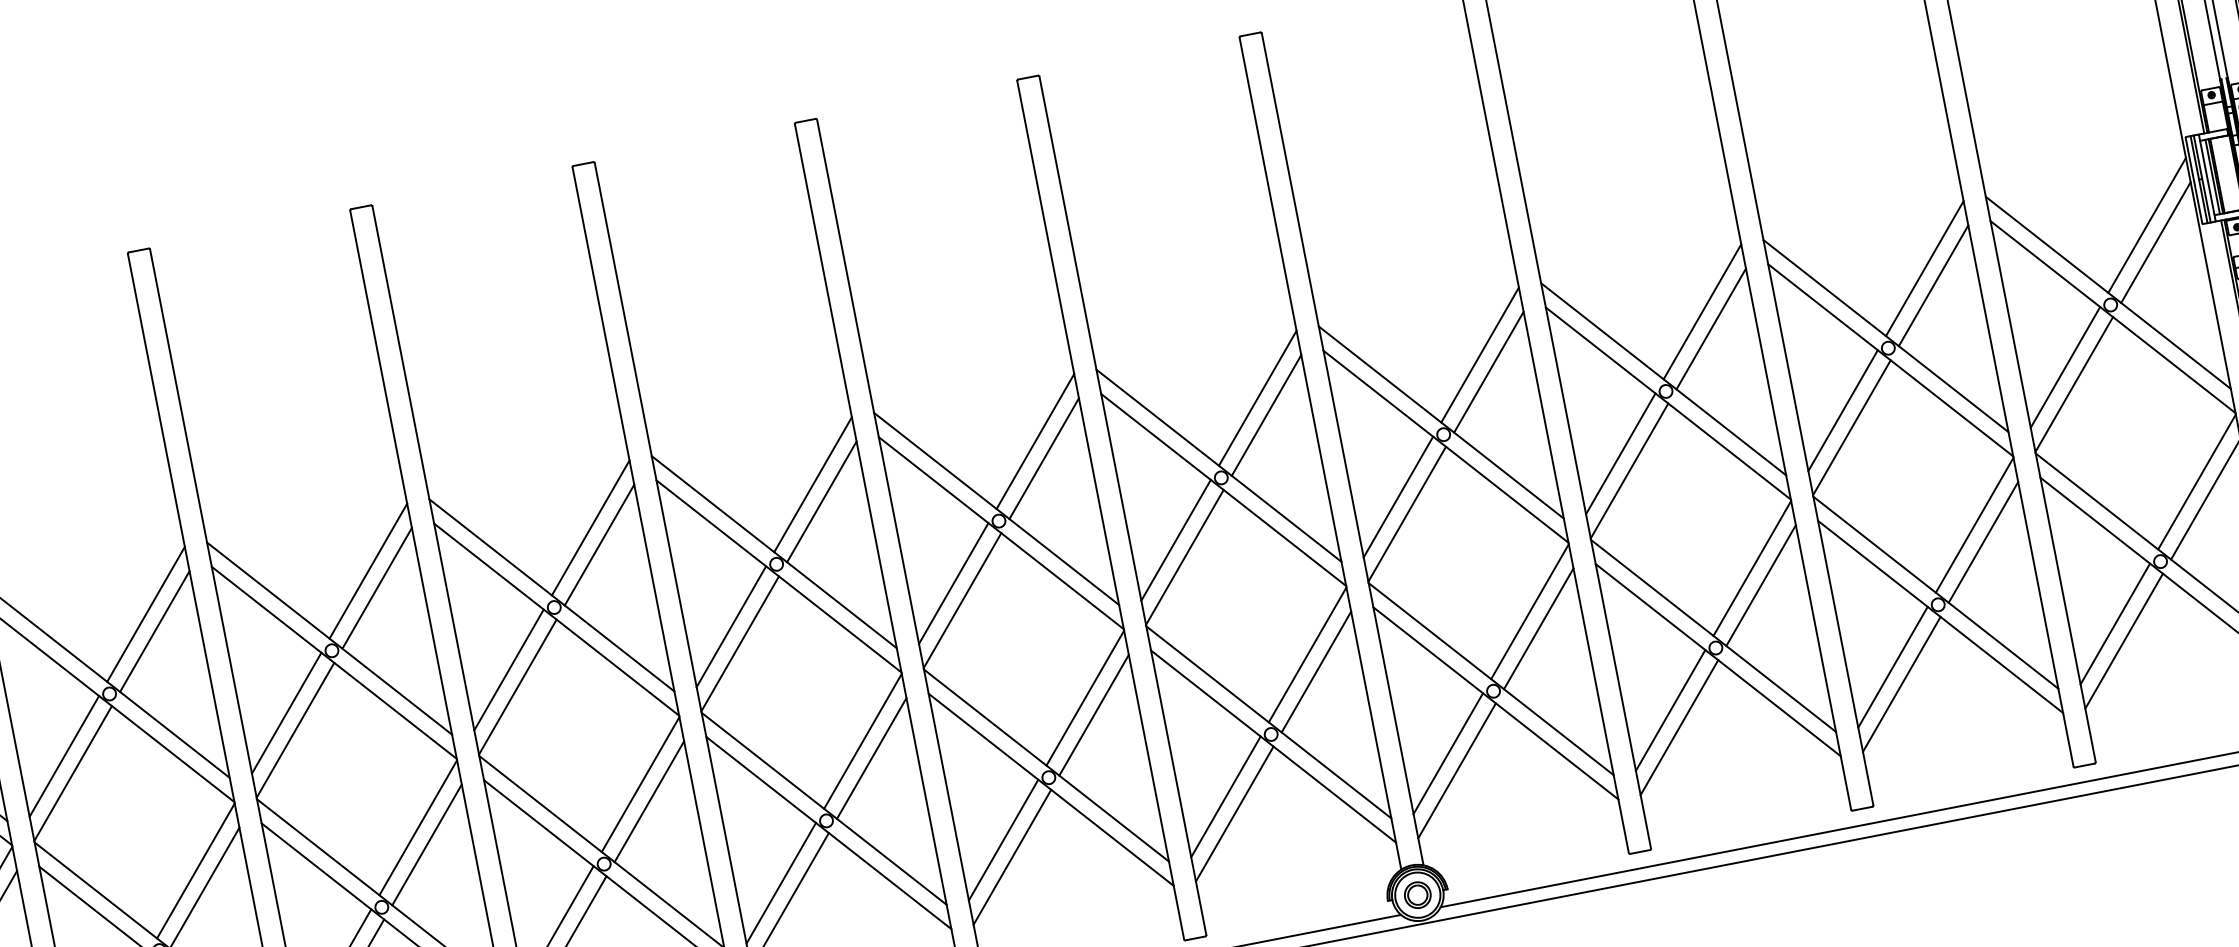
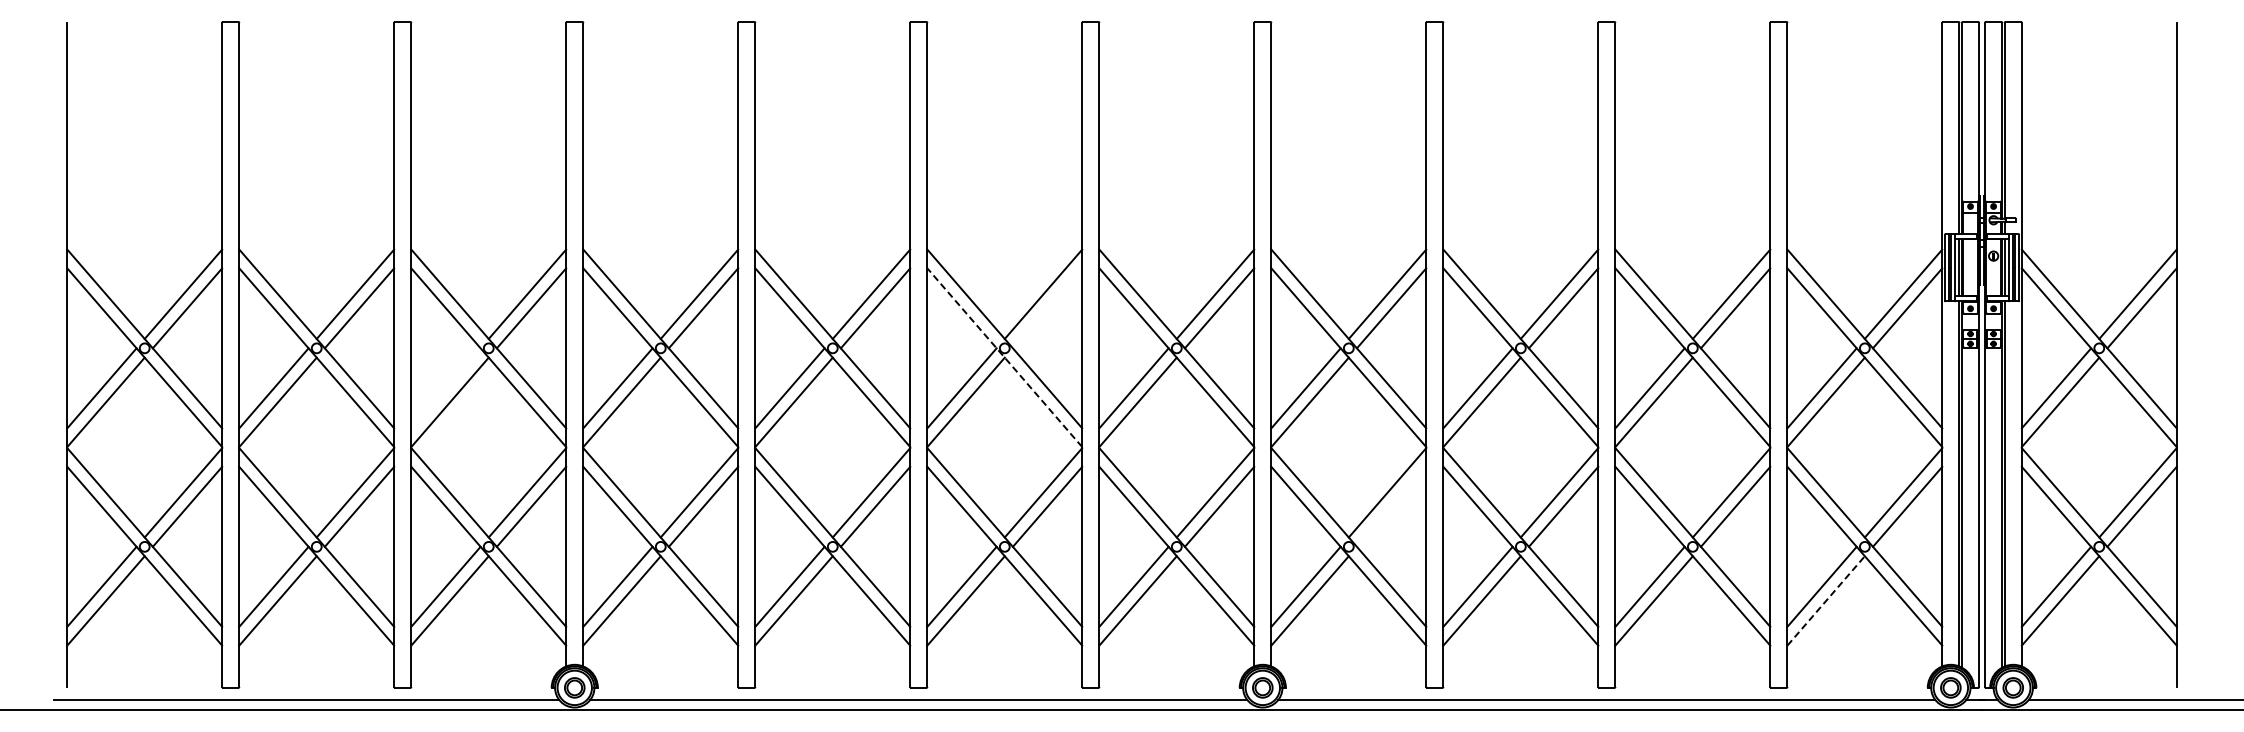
line: (1044, 458) -> (1047, 308), removed
line: (1000, 533) -> (1004, 357), solid -> dashed
line: (1538, 628) -> (1391, 506), removed
line: (2124, 640) -> (1826, 600), solid -> dashed
line: (286, 713) -> (445, 388), removed

